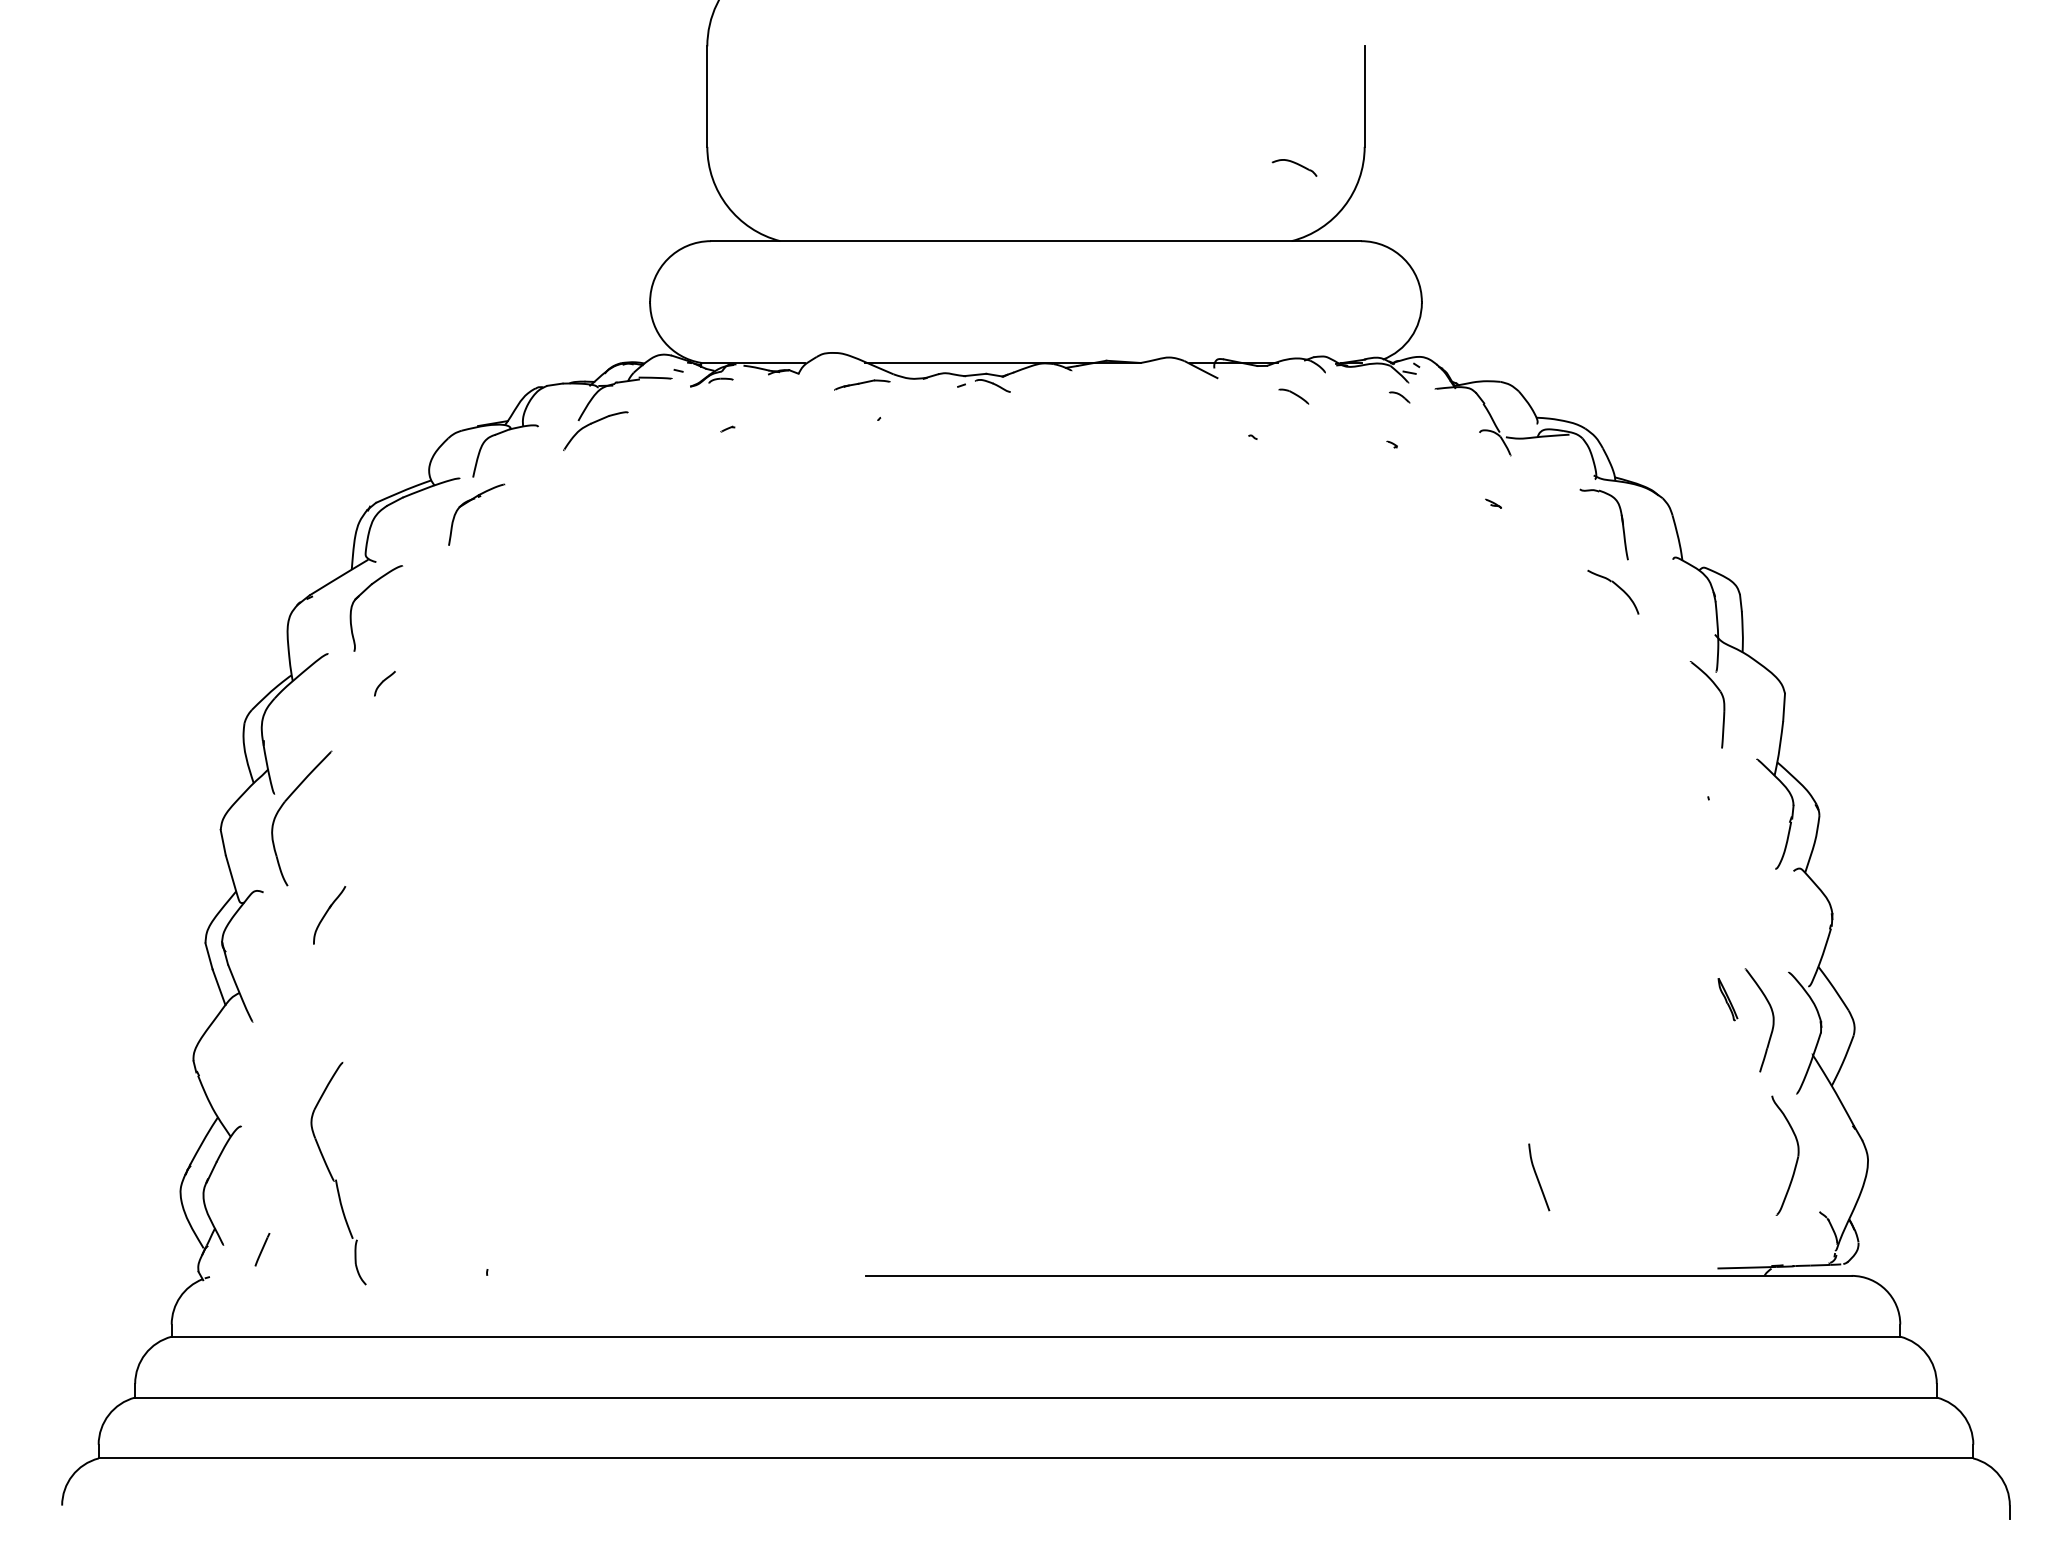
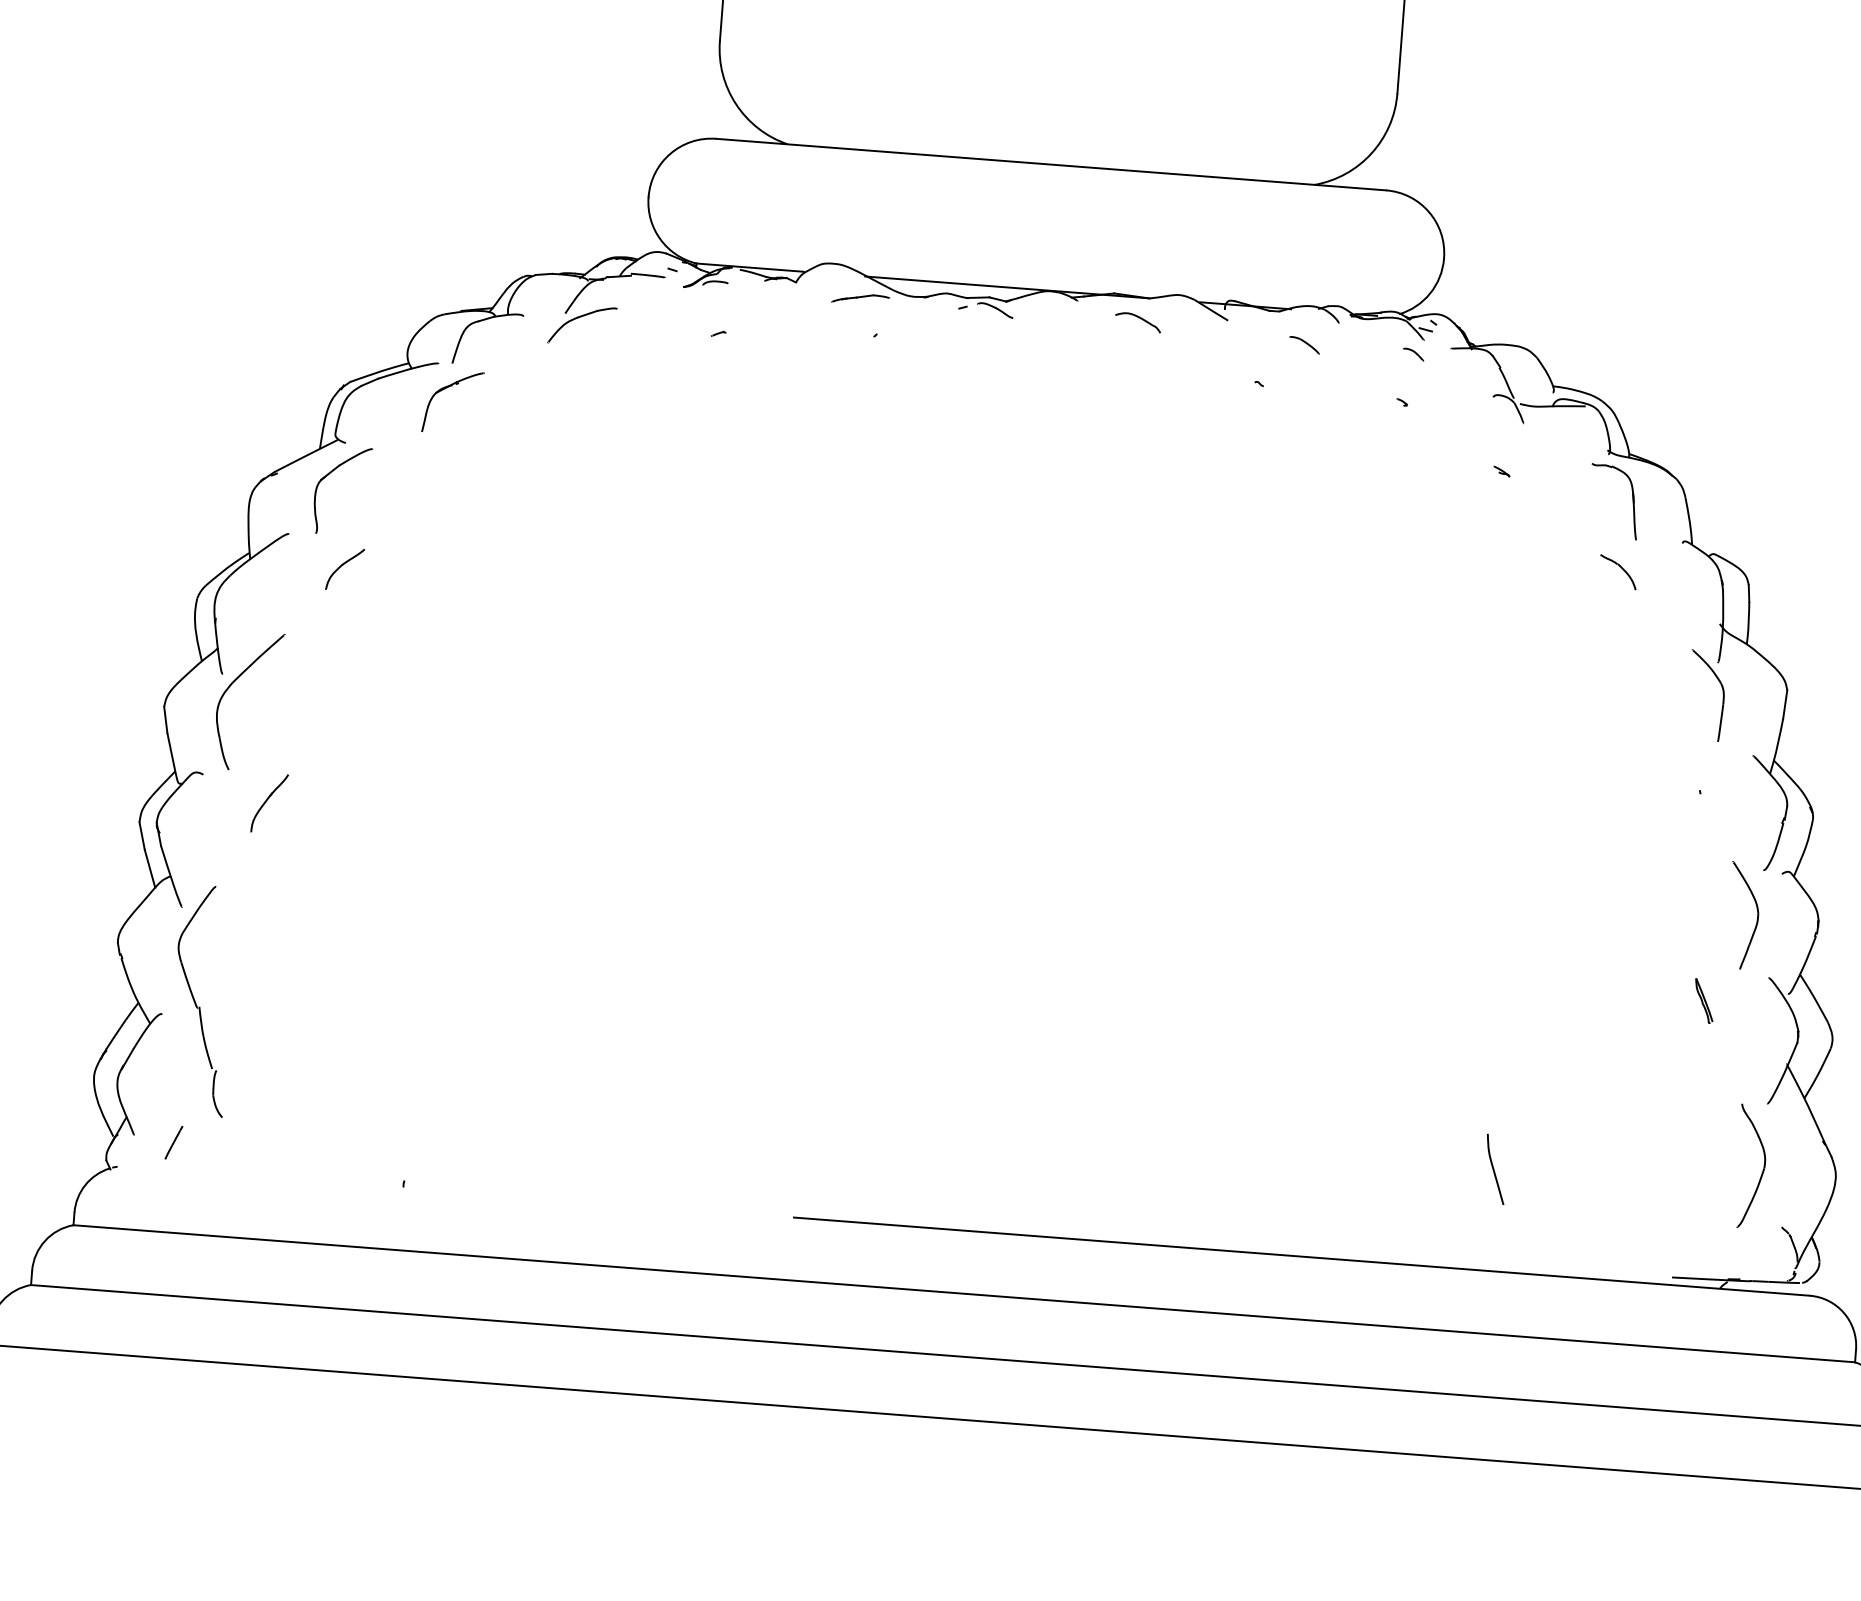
part: (1294, 167) -> (1138, 321), moved
part: (1612, 592) -> (1617, 572), size x0.71
part: (384, 683) -> (344, 568), size x1.67
part: (1772, 1020) -> (1756, 916), moved
part: (332, 1175) -> (196, 1002), moved

